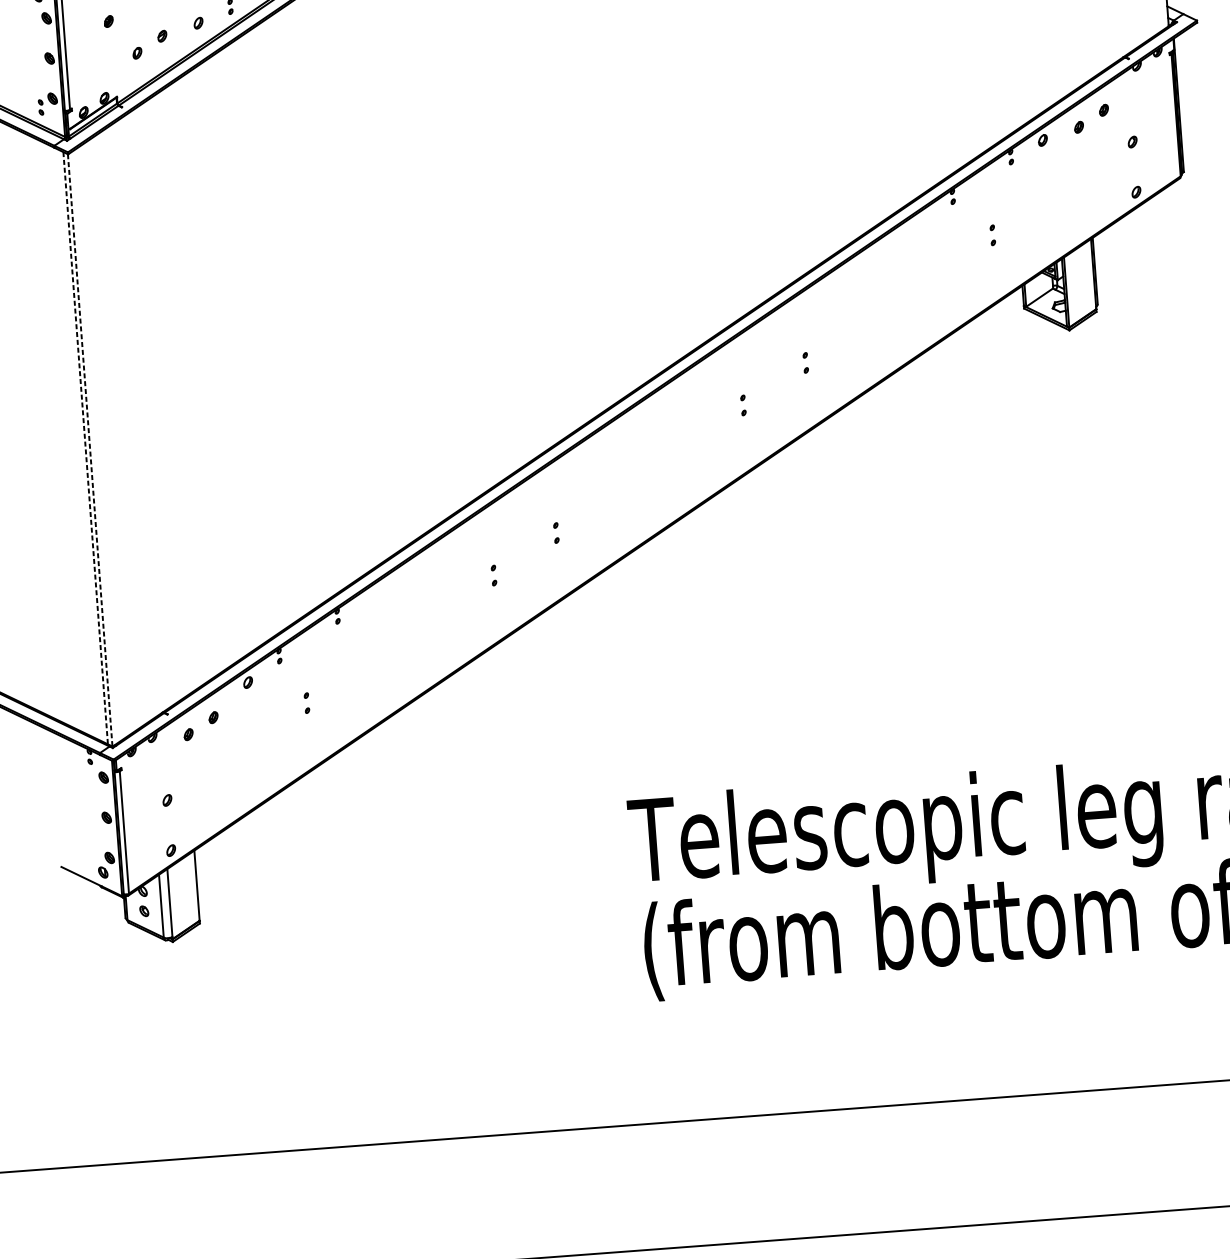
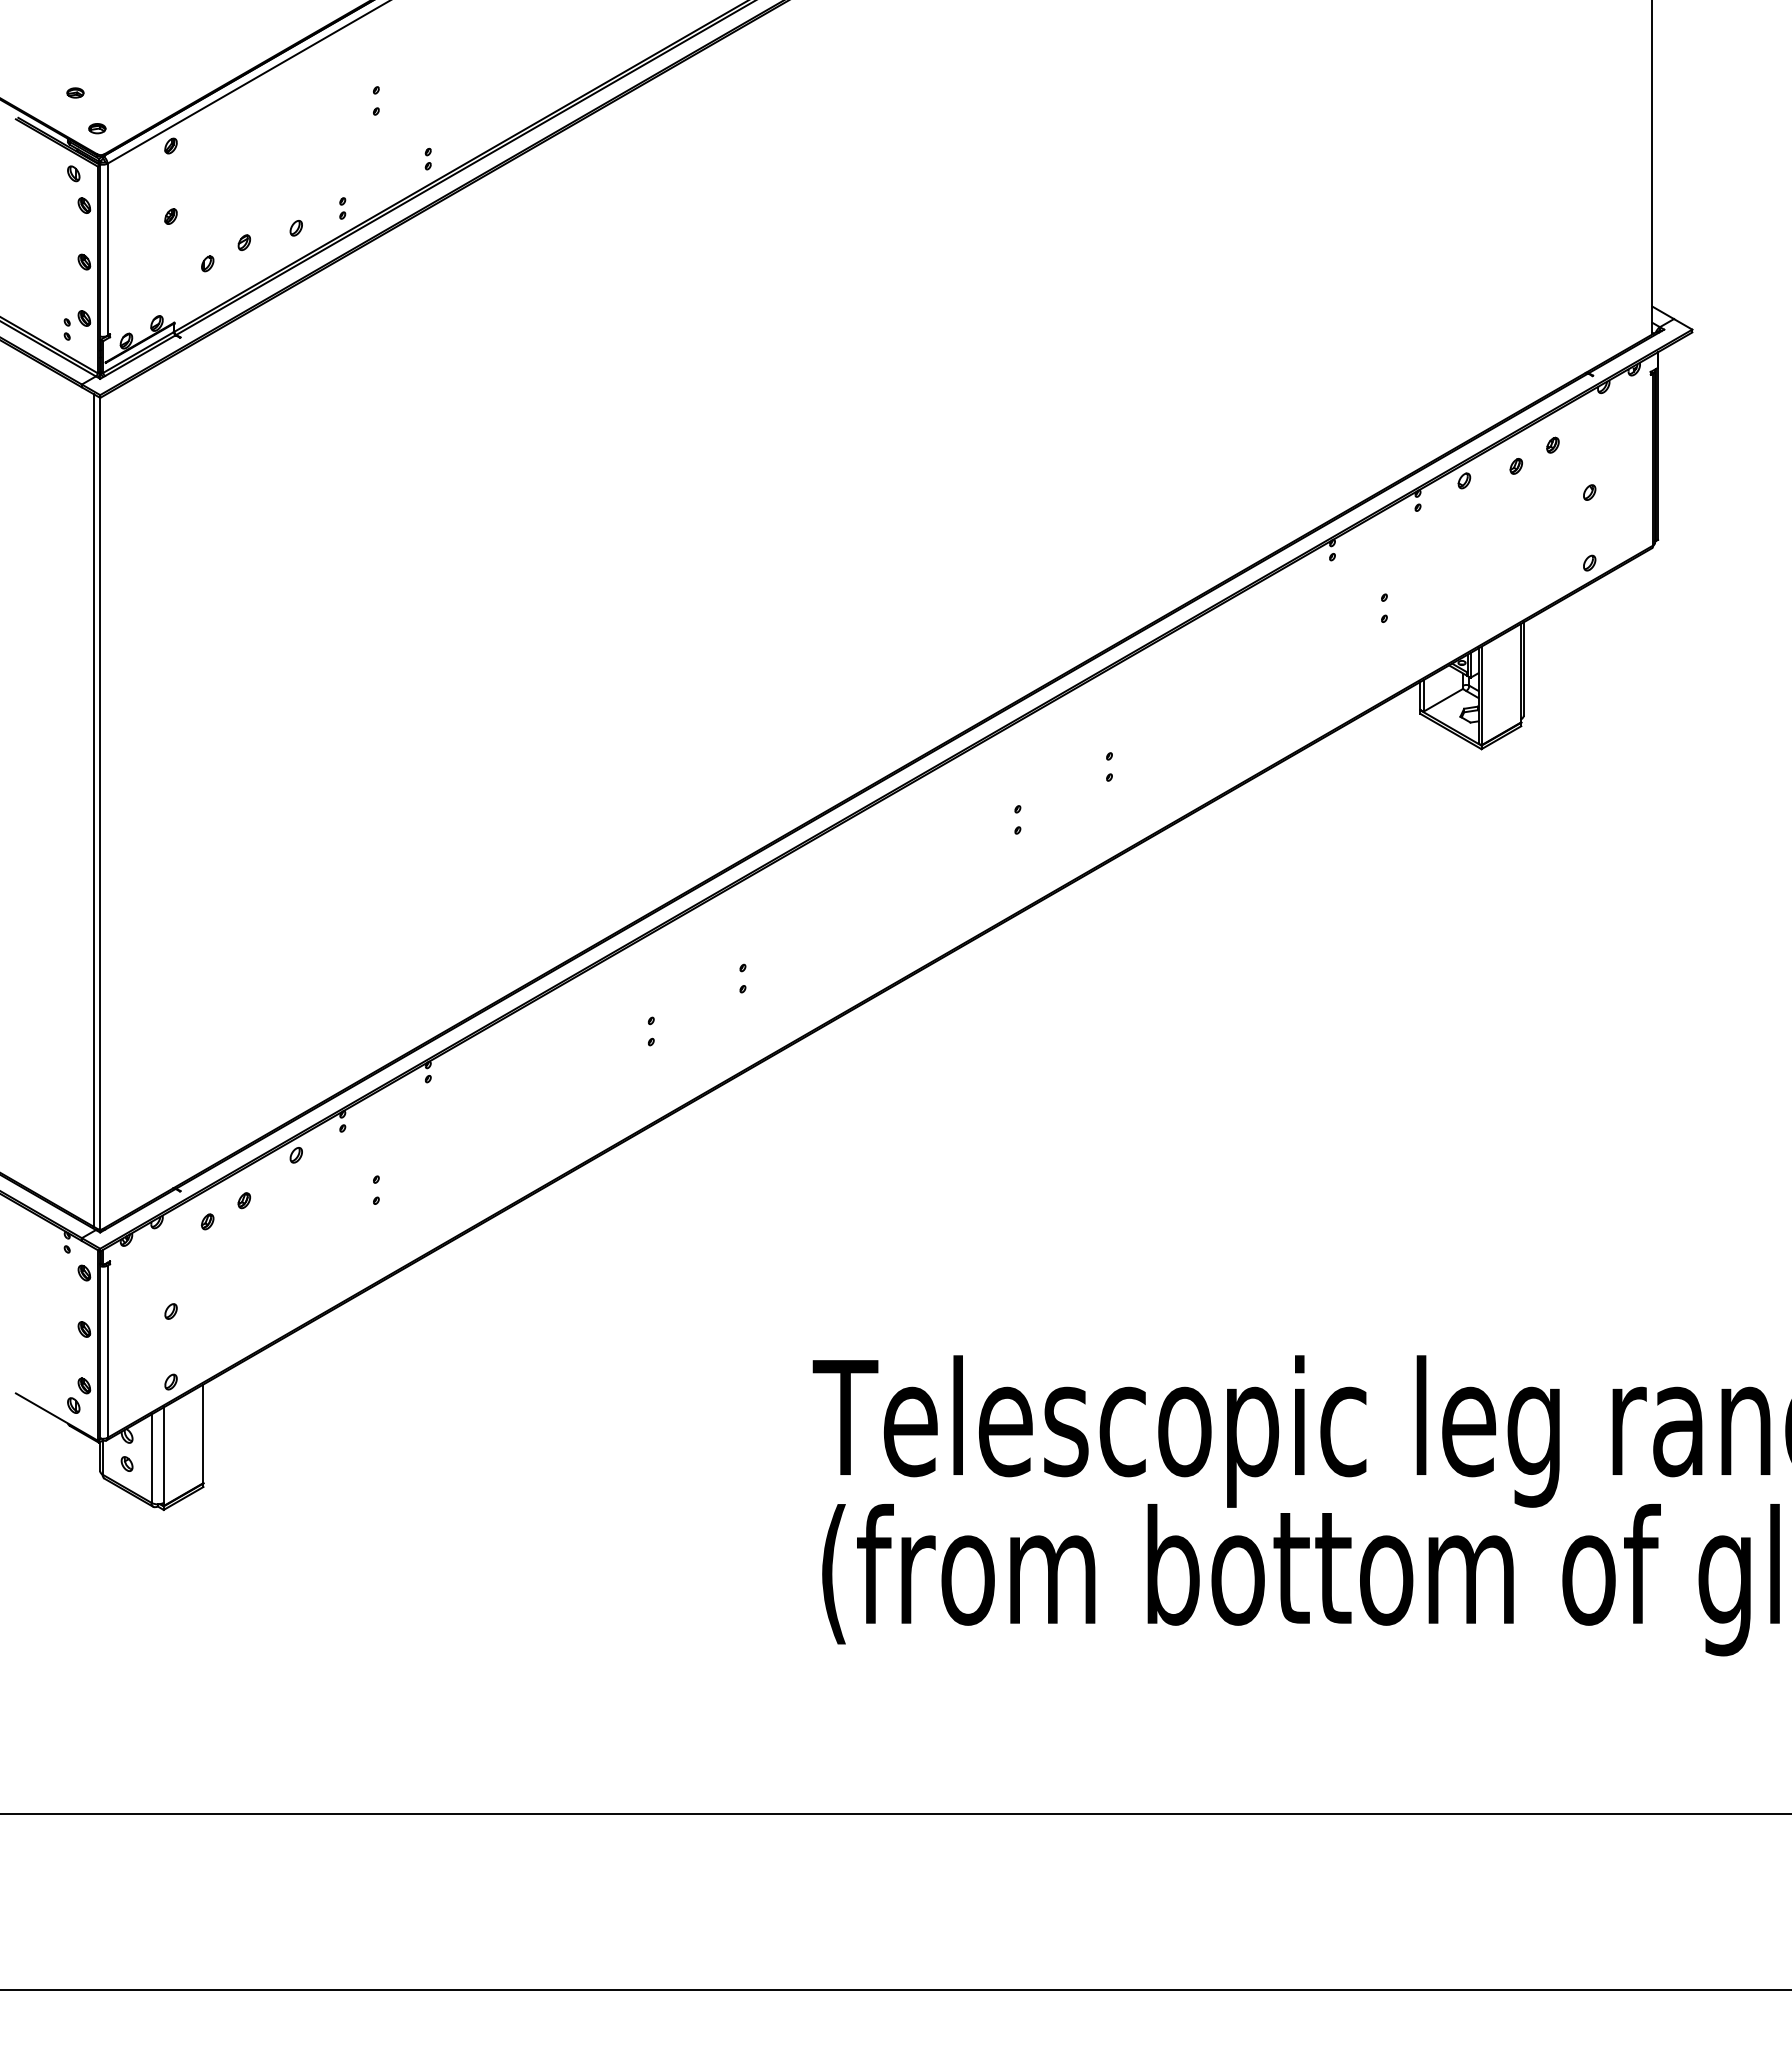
line: (85, 448) -> (93, 811), dashed -> solid
line: (89, 450) -> (99, 814), dashed -> solid

